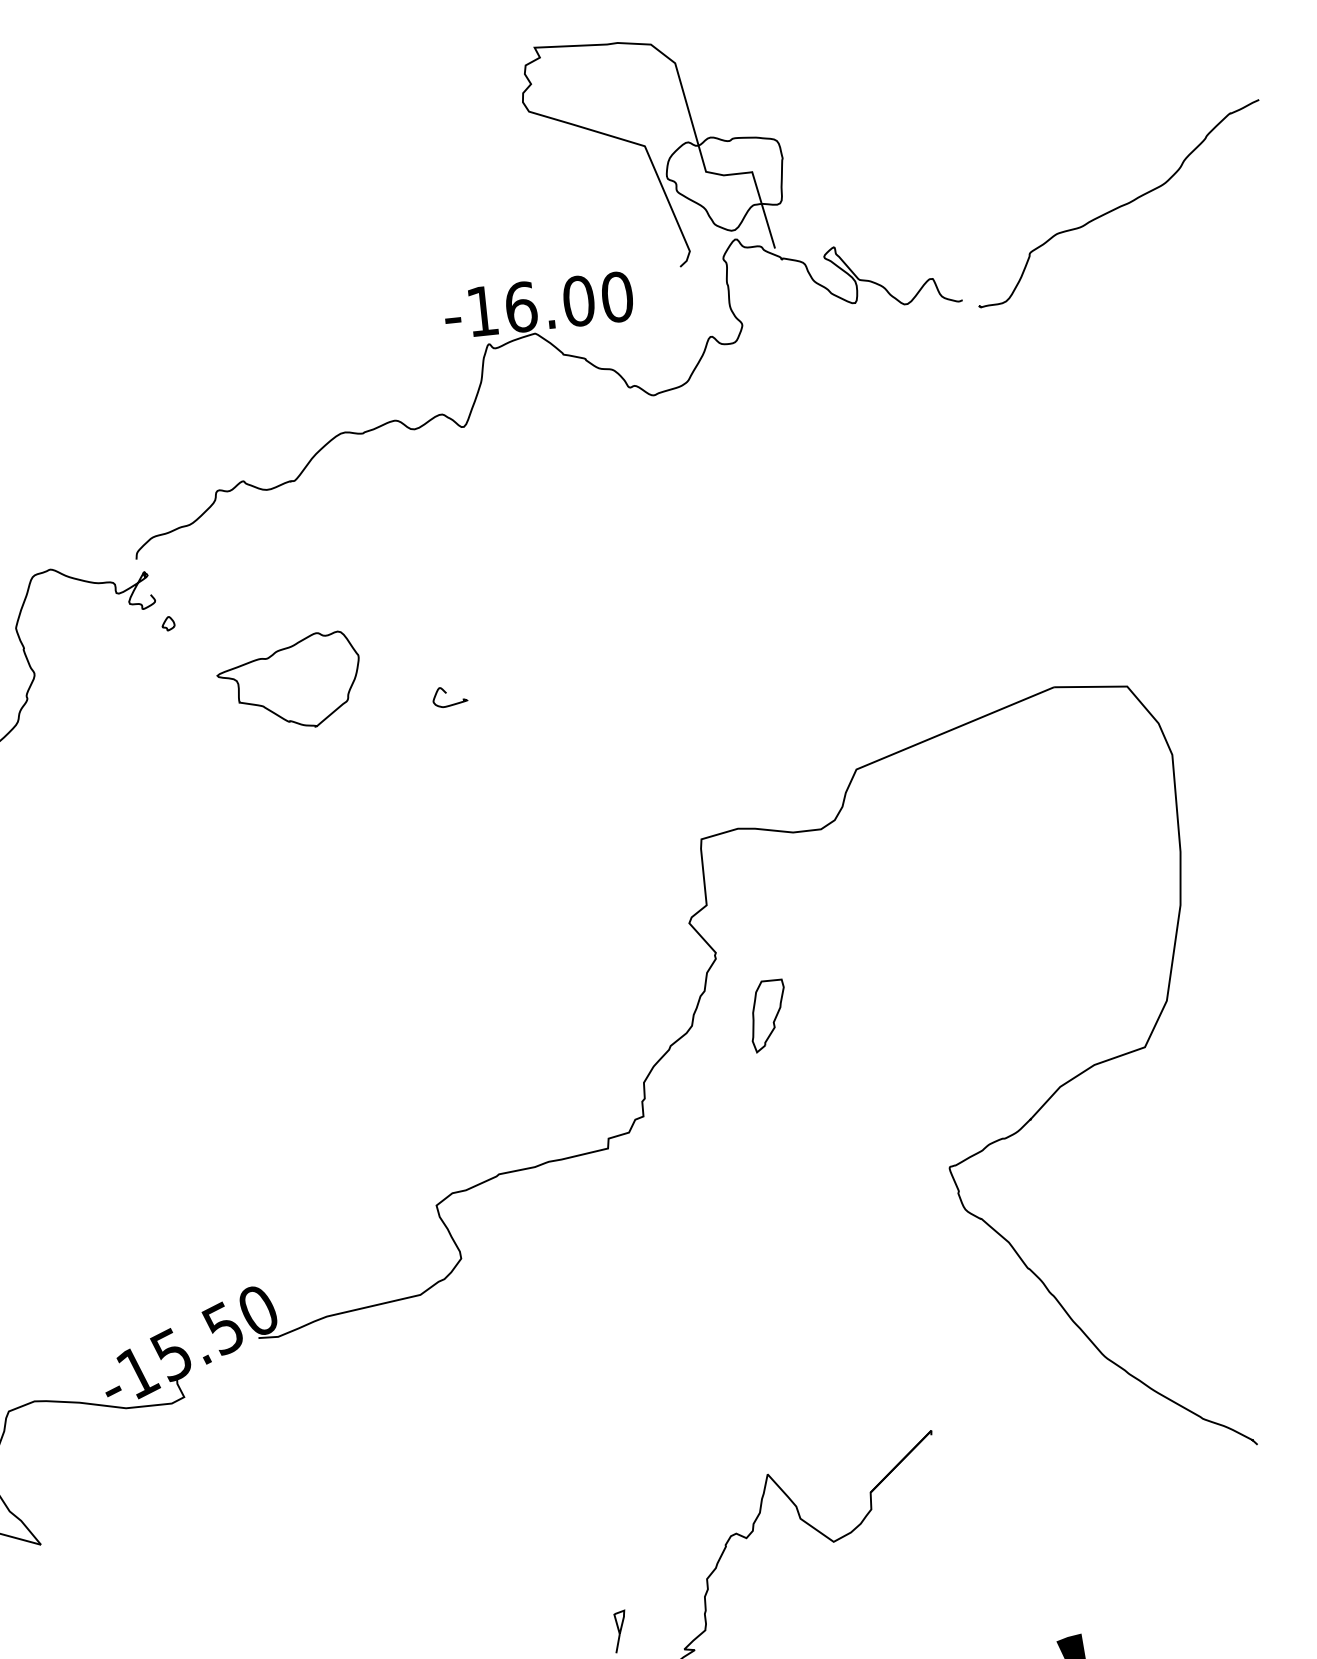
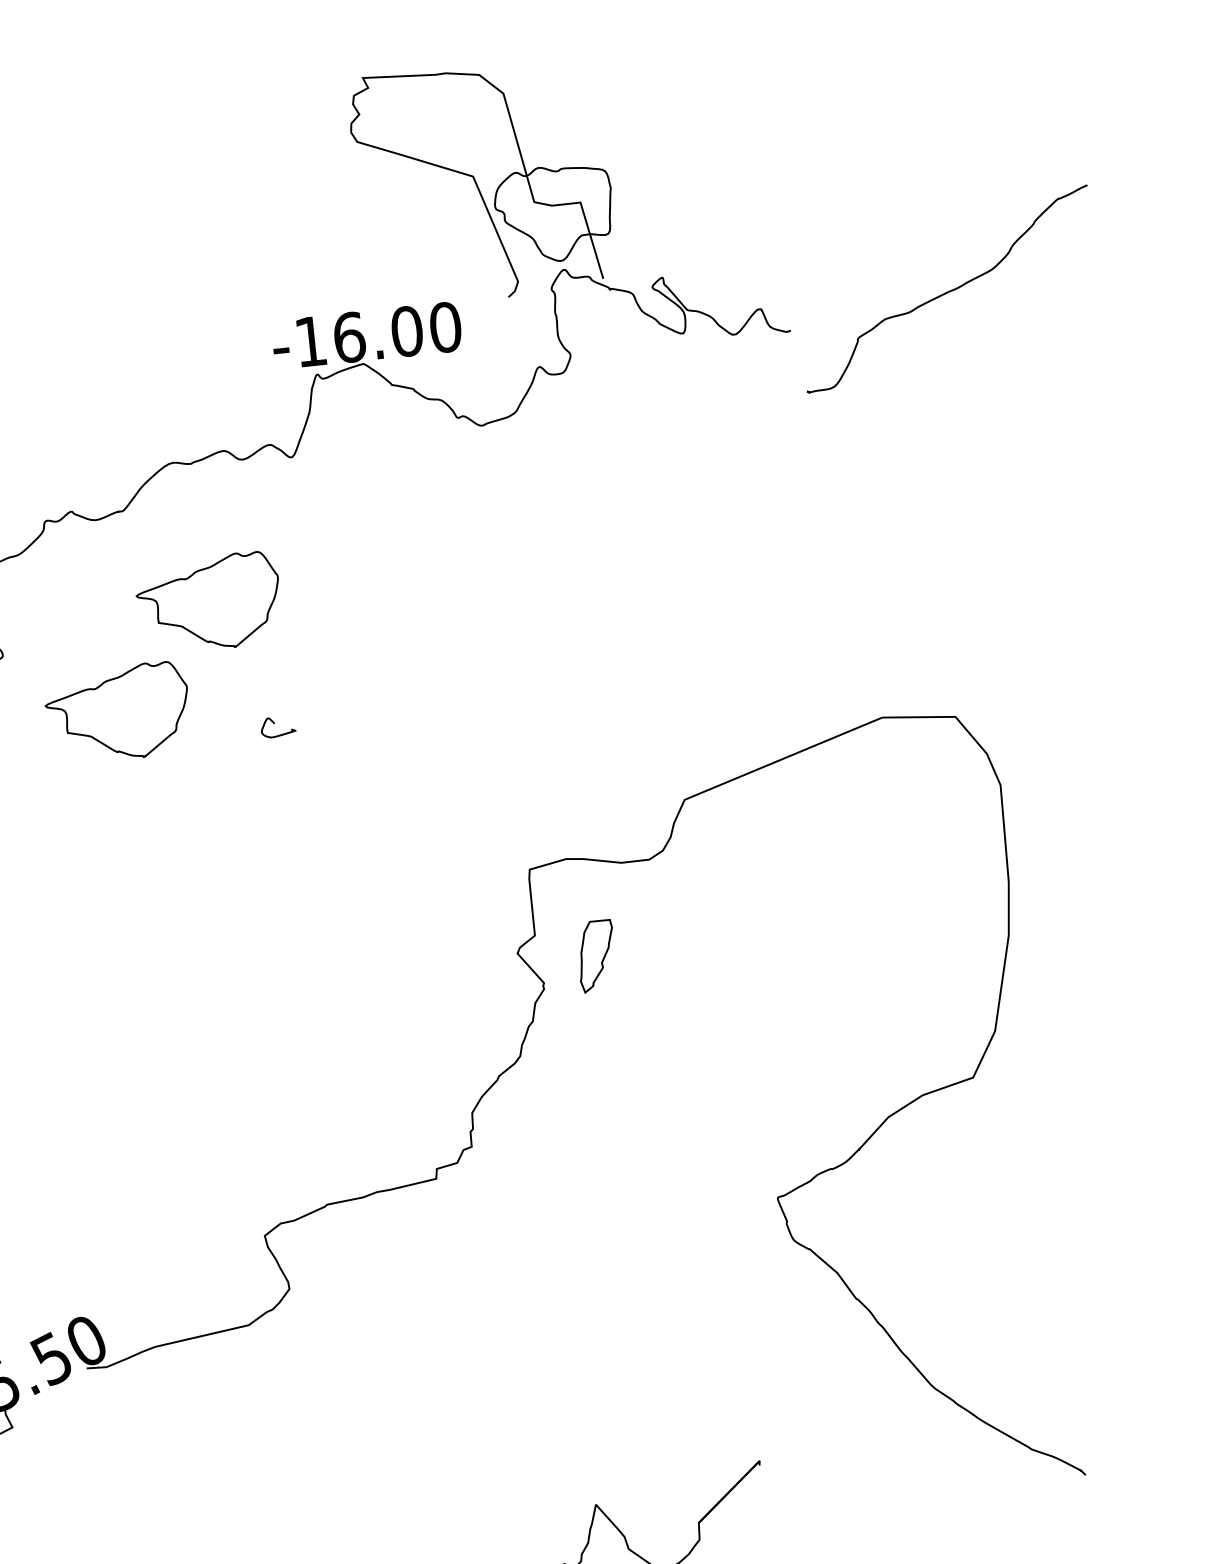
curve: (1120, 205) -> (948, 290), moved
part: (378, 568) -> (206, 598), added
part: (767, 1015) -> (595, 955), moved

